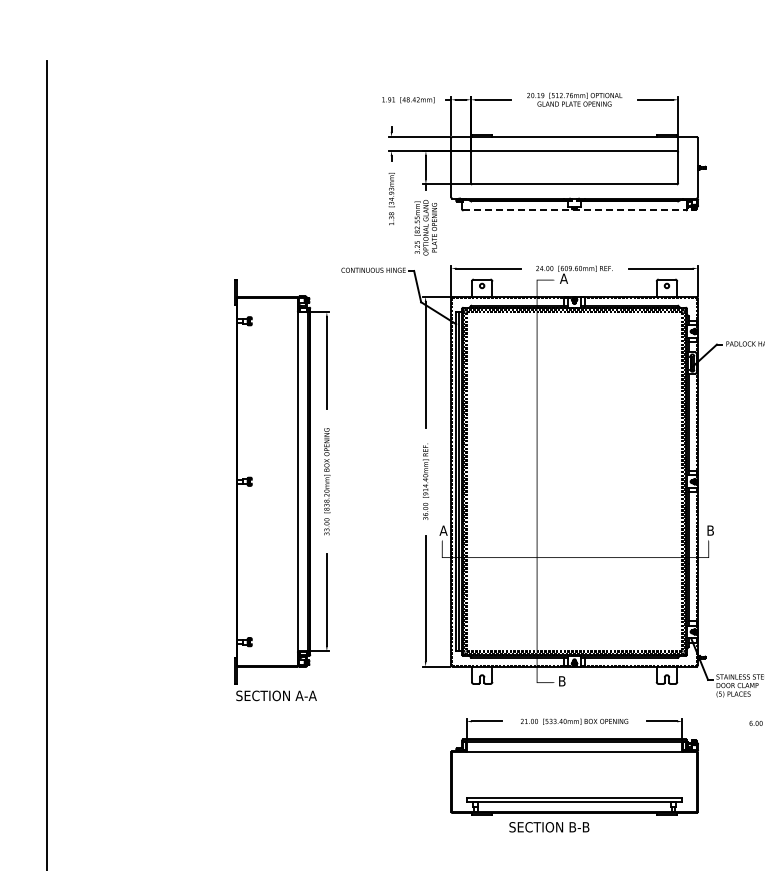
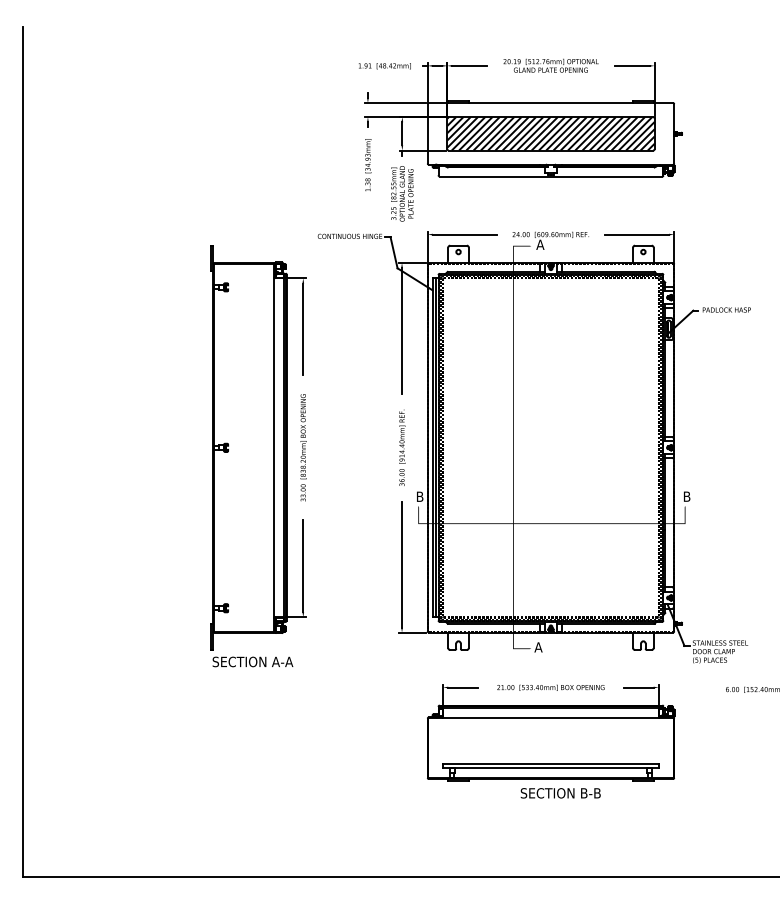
hatch: (574, 167) -> (550, 133), added
line: (575, 210) -> (551, 176), dashed -> solid
text: (443, 530) -> (419, 496), A -> B
text: (562, 681) -> (538, 647), B -> A
text: (549, 827) -> (560, 793), moved

